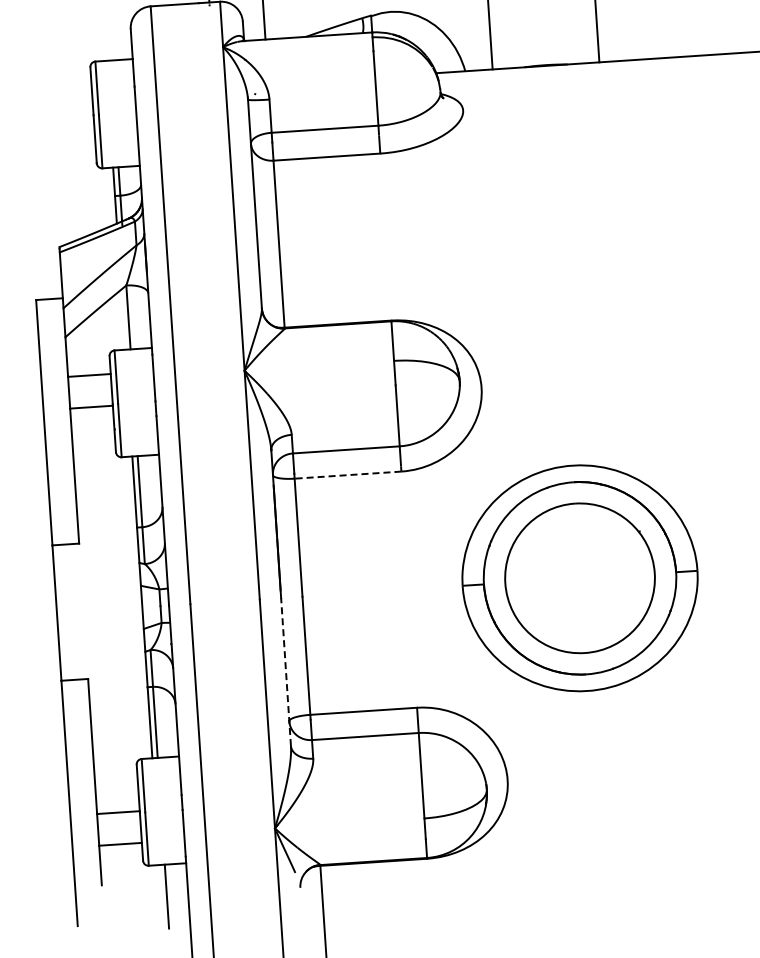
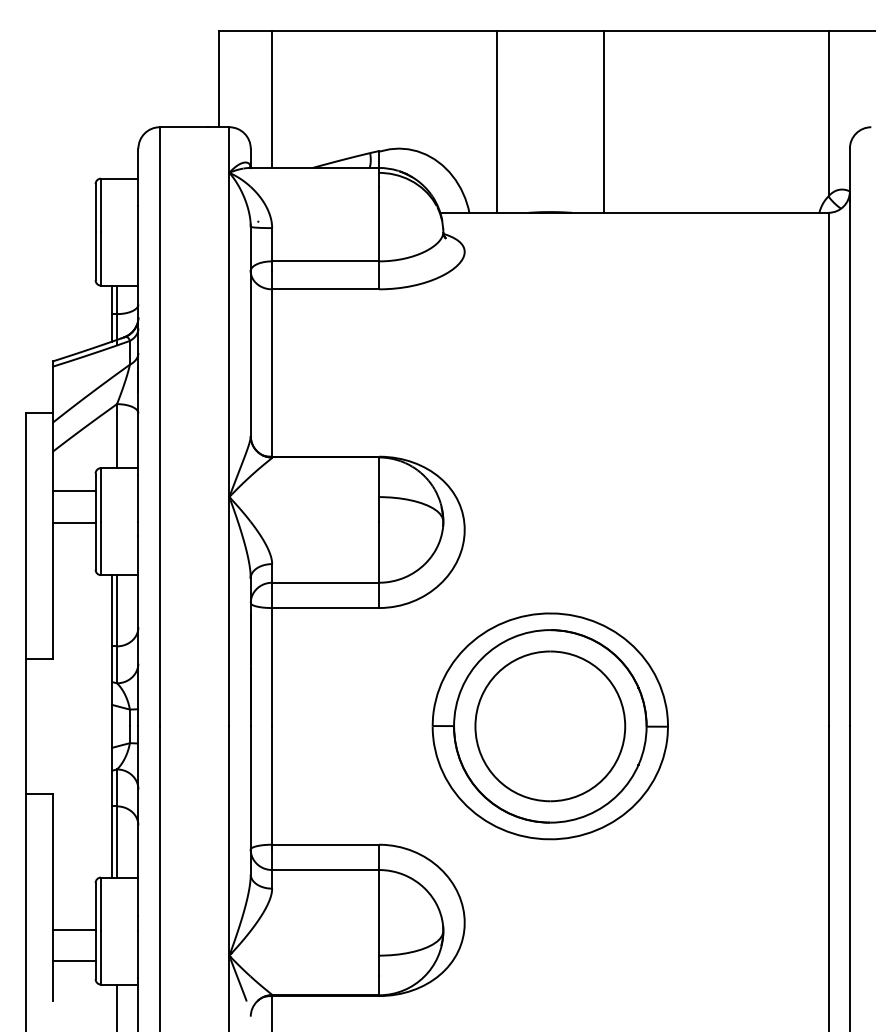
line: (347, 475) -> (325, 608), dashed -> solid
line: (285, 671) -> (250, 799), dashed -> solid

